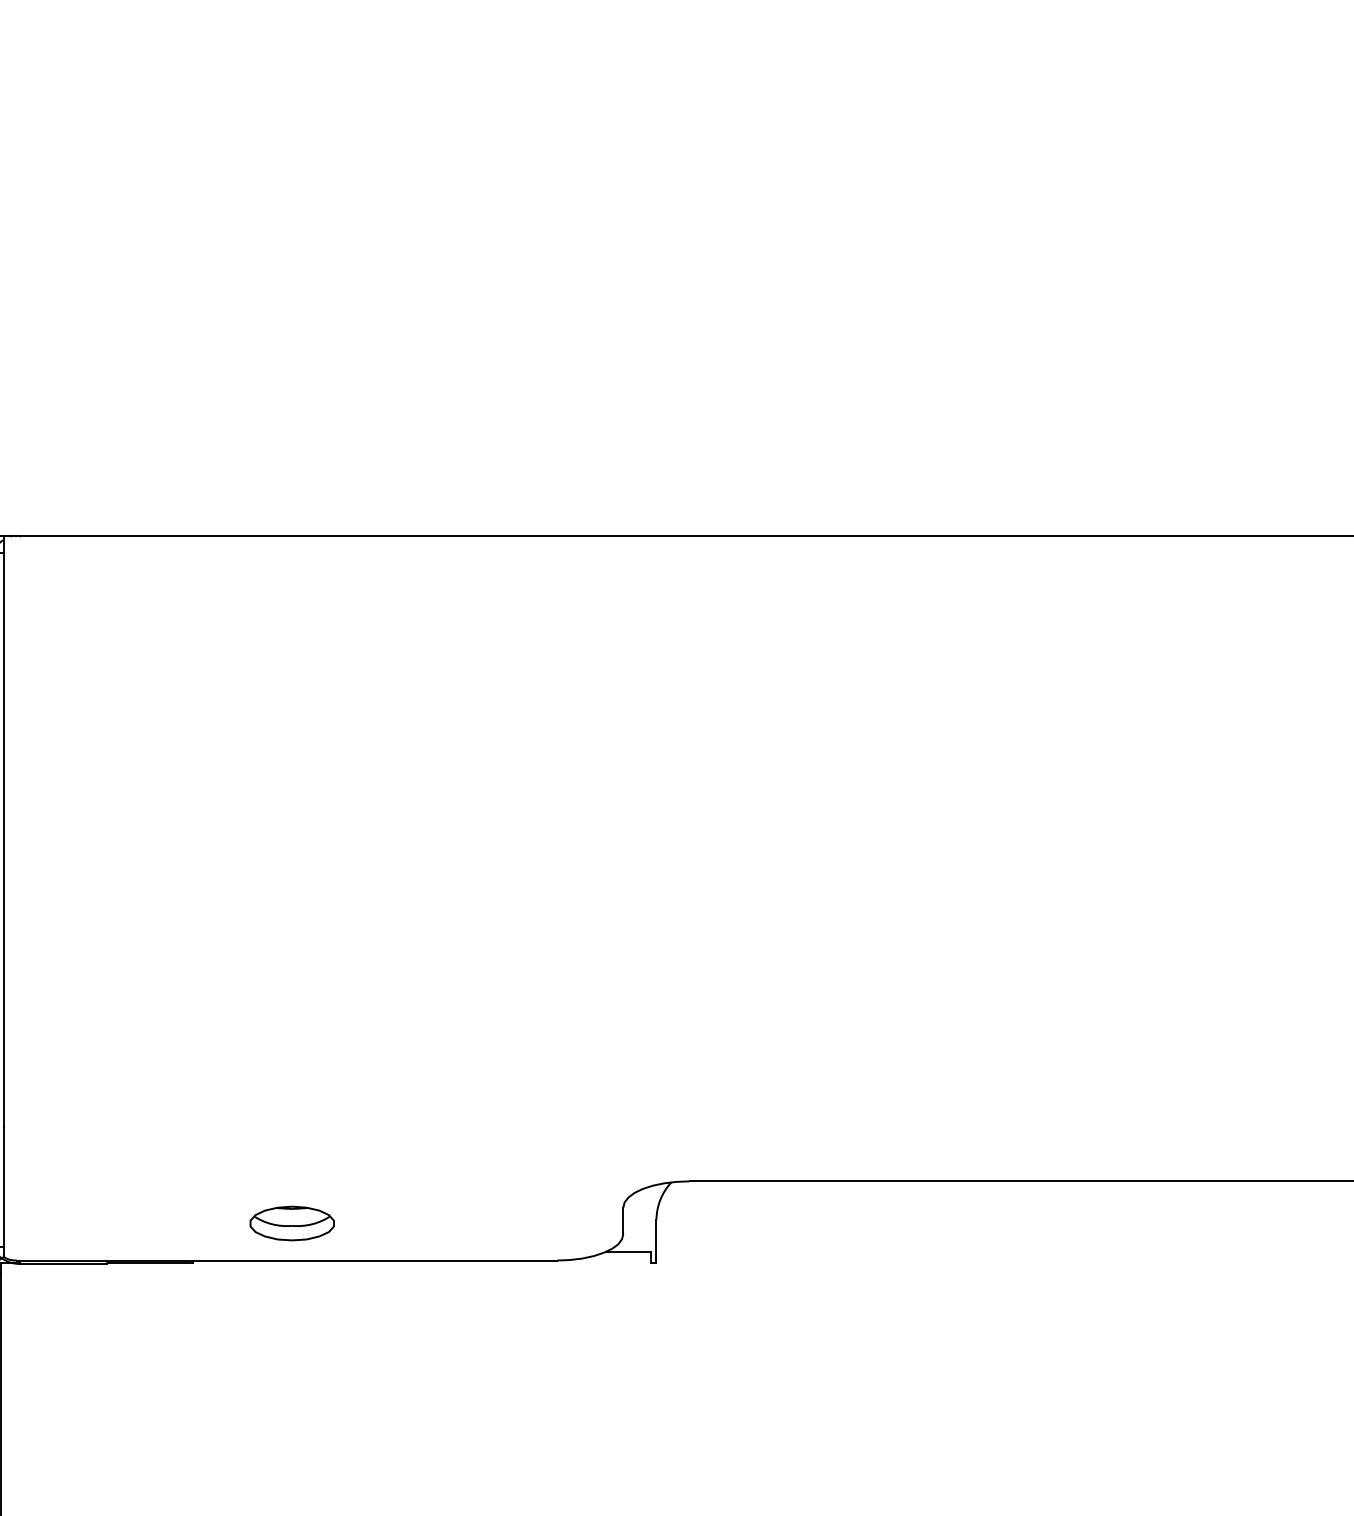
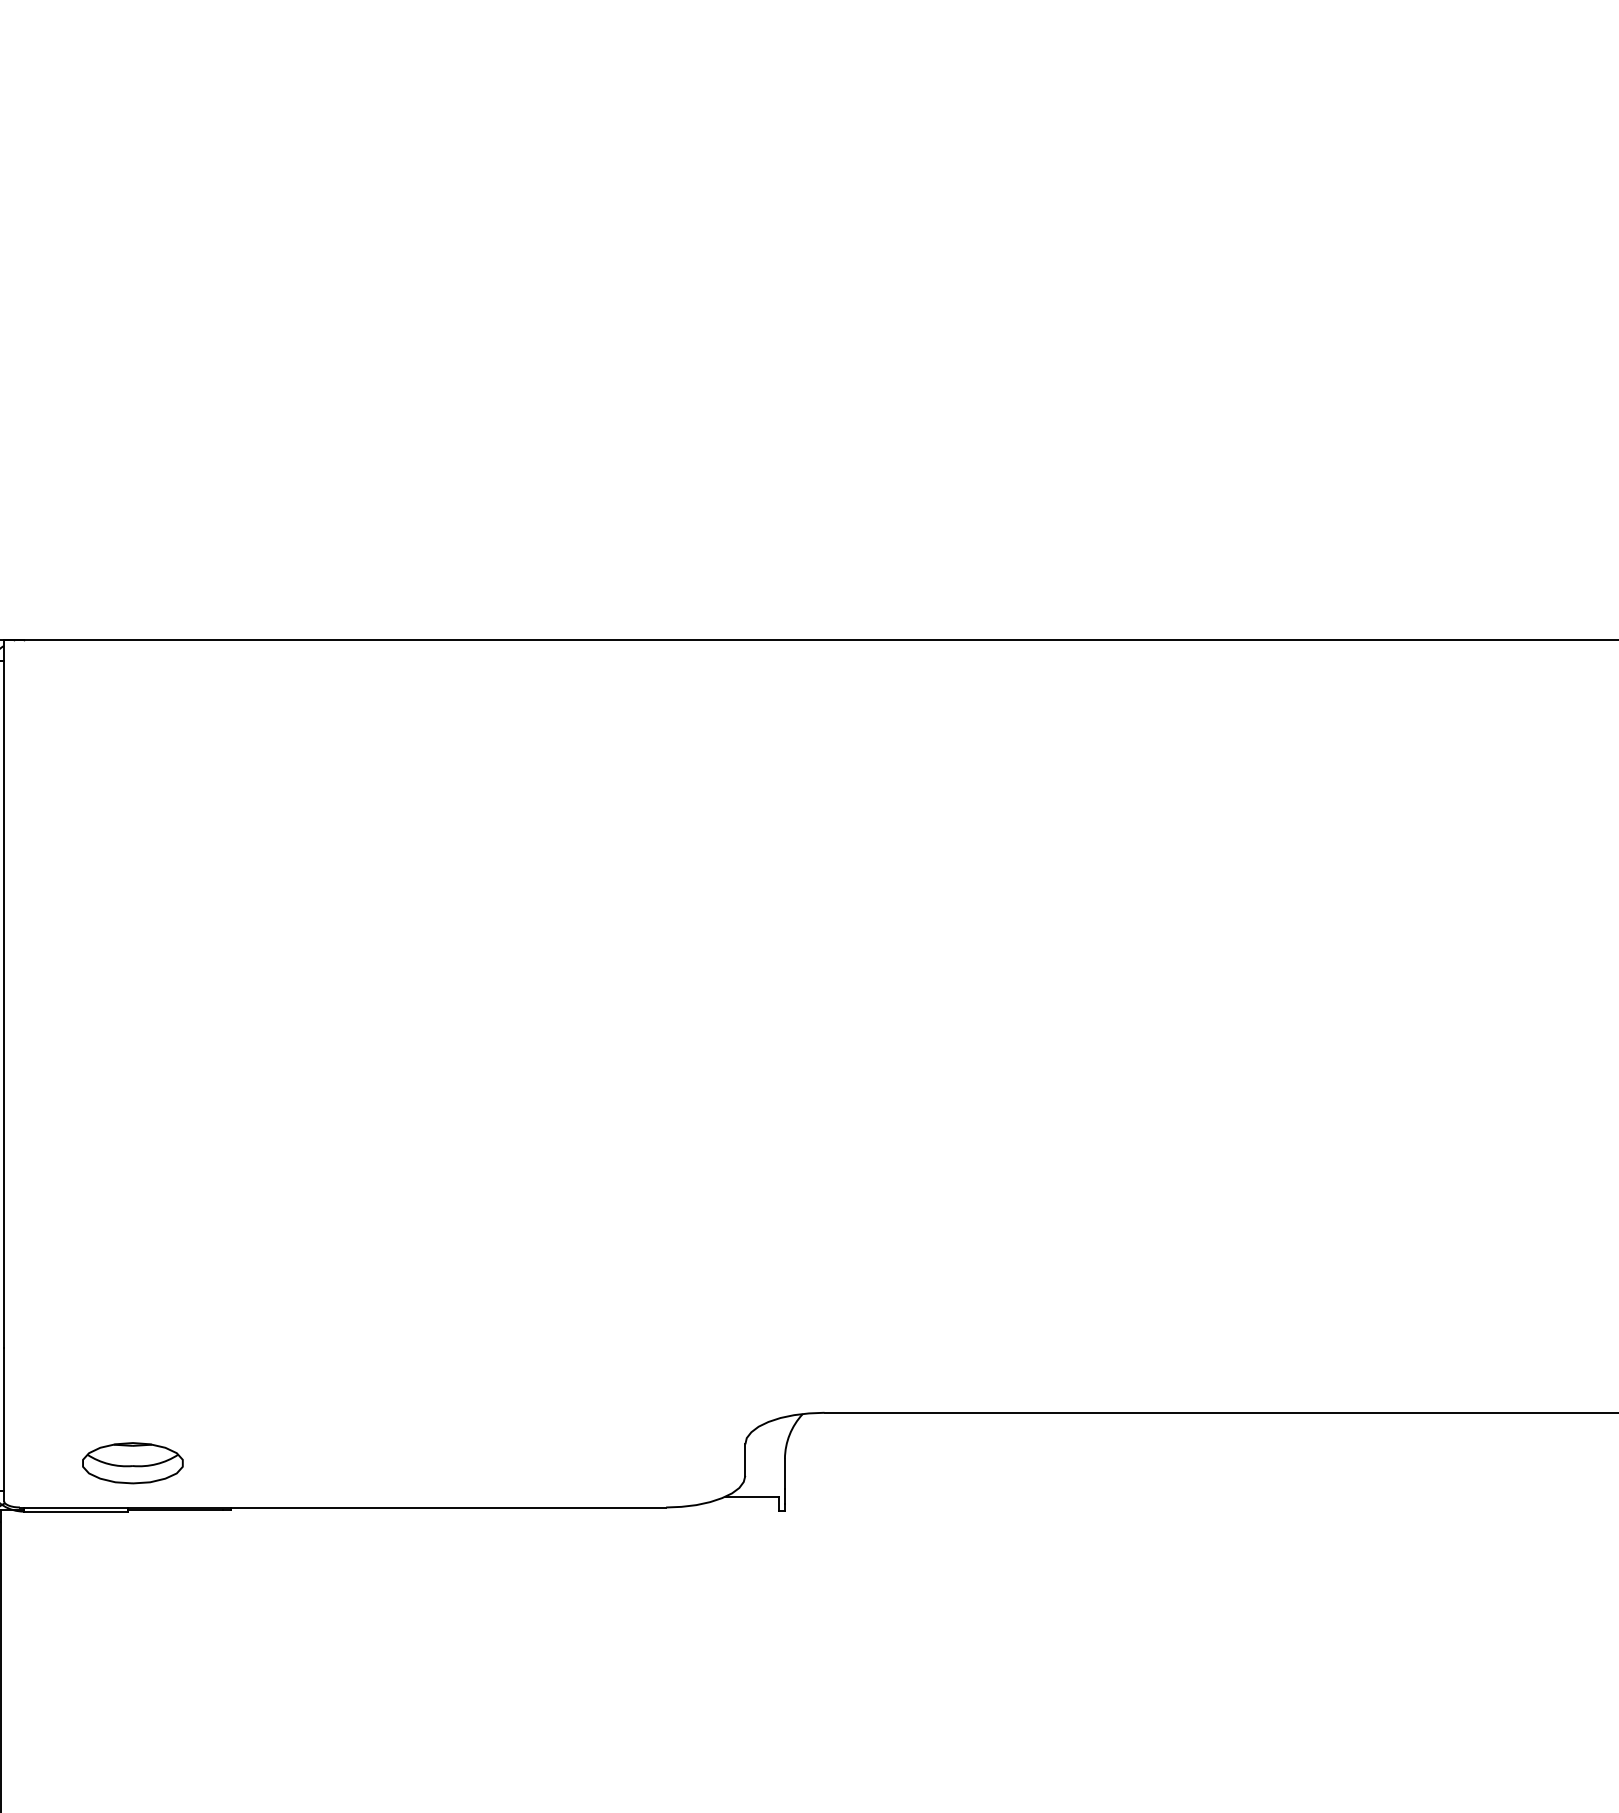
part: (291, 1223) -> (132, 1463), moved

